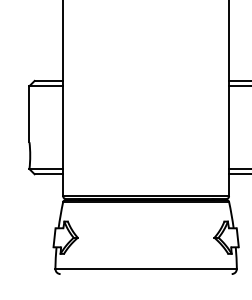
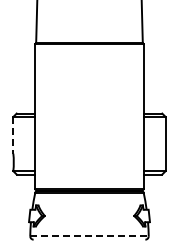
line: (29, 114) -> (13, 135), solid -> dashed
line: (146, 269) -> (89, 236), solid -> dashed

